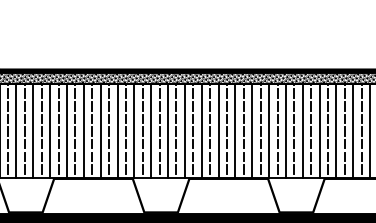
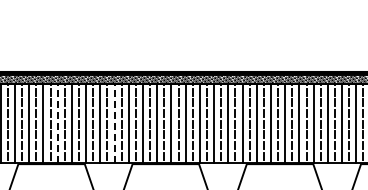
line: (100, 130) -> (57, 123), solid -> dashed
line: (167, 130) -> (114, 123), solid -> dashed

